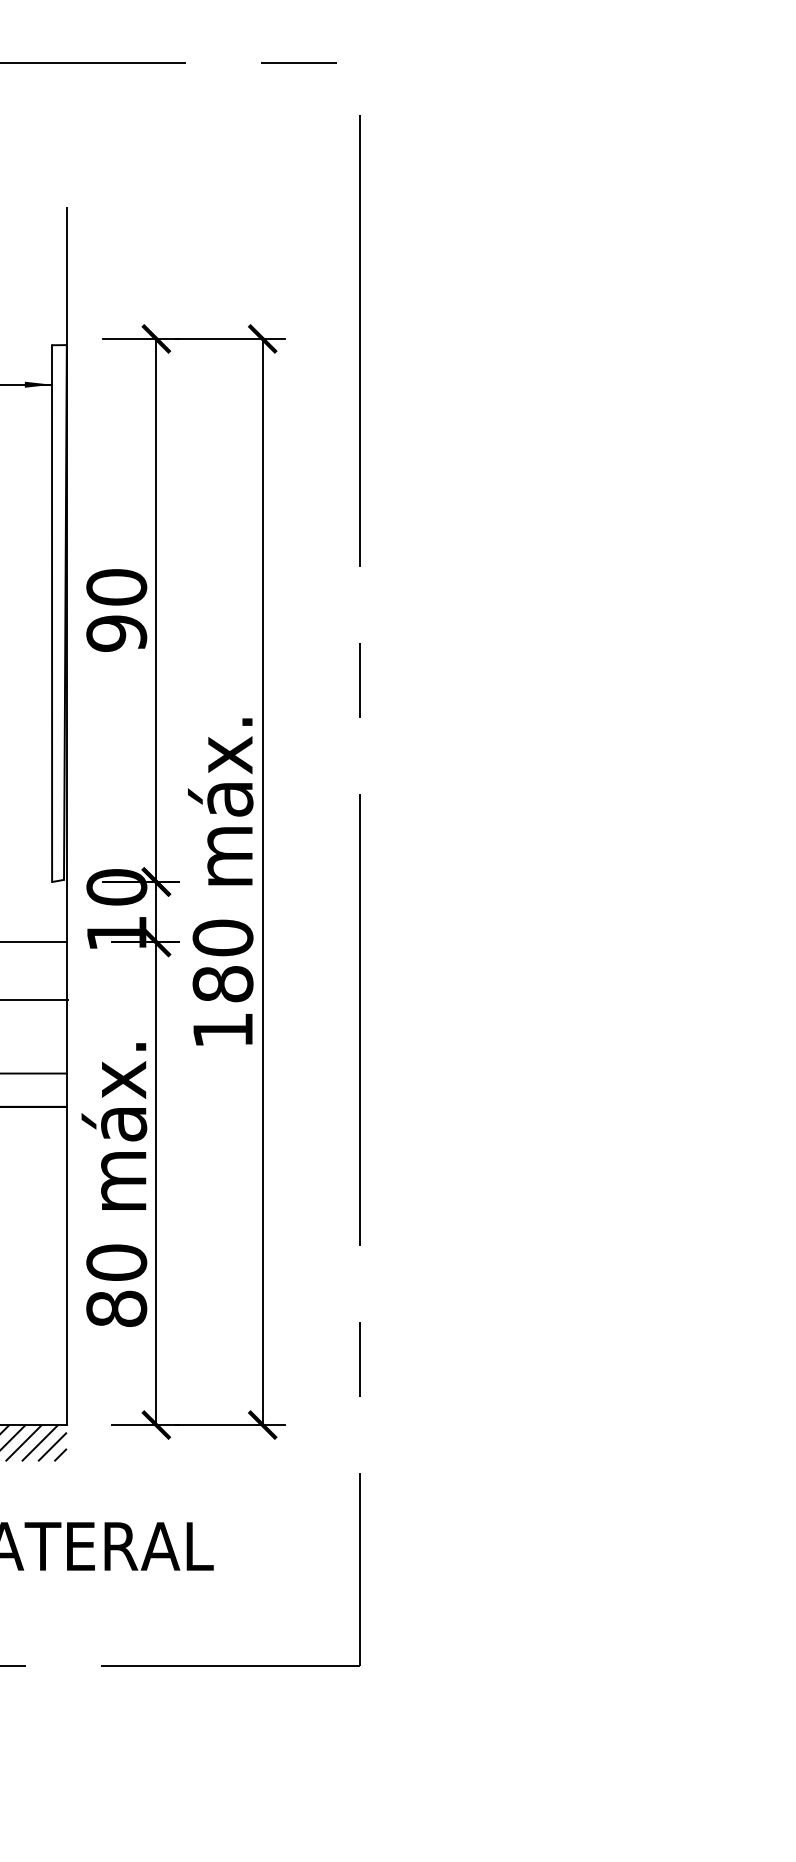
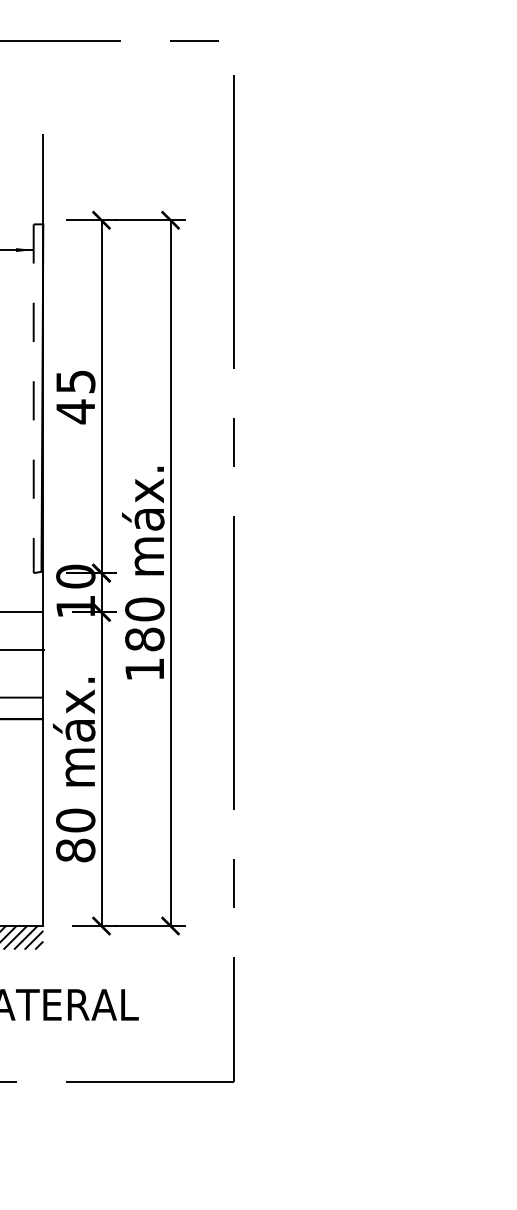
text: (116, 610) -> (75, 396), 90 -> 45
line: (51, 614) -> (33, 399), solid -> dashed

